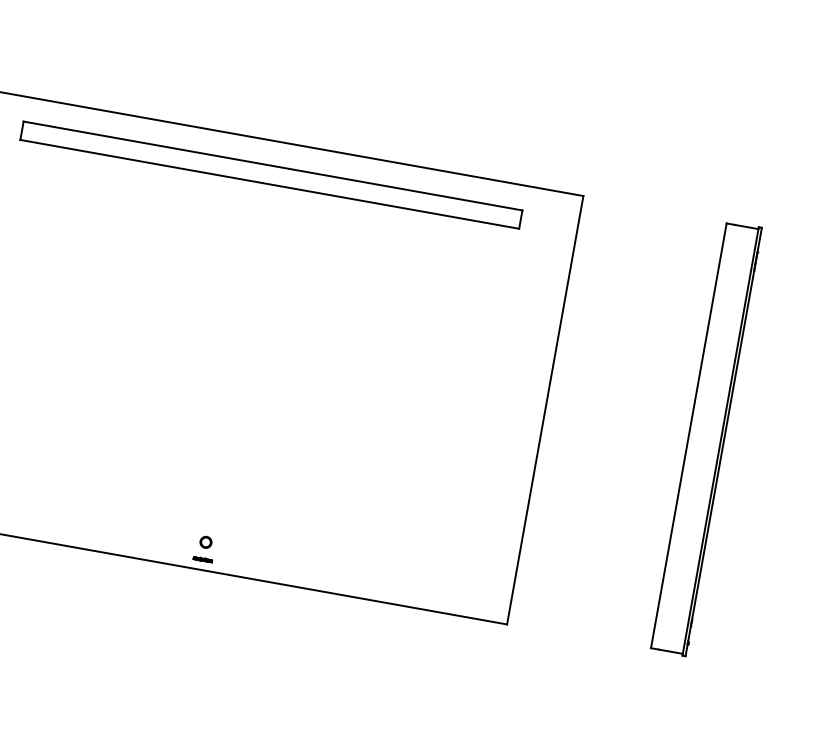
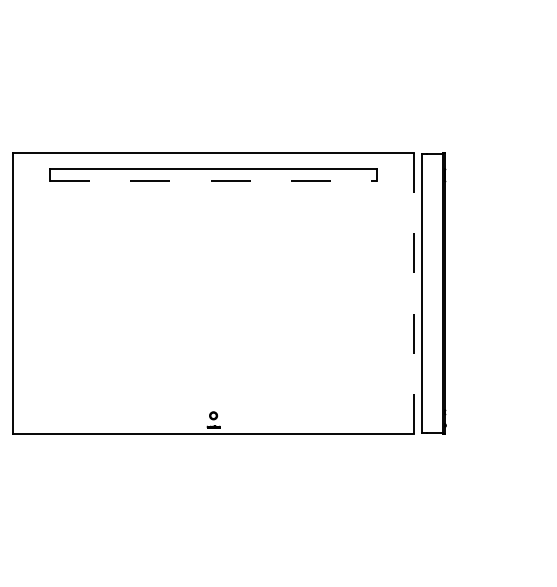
line: (271, 185) -> (214, 181), solid -> dashed
line: (546, 408) -> (414, 292), solid -> dashed
part: (706, 438) -> (433, 293), moved

